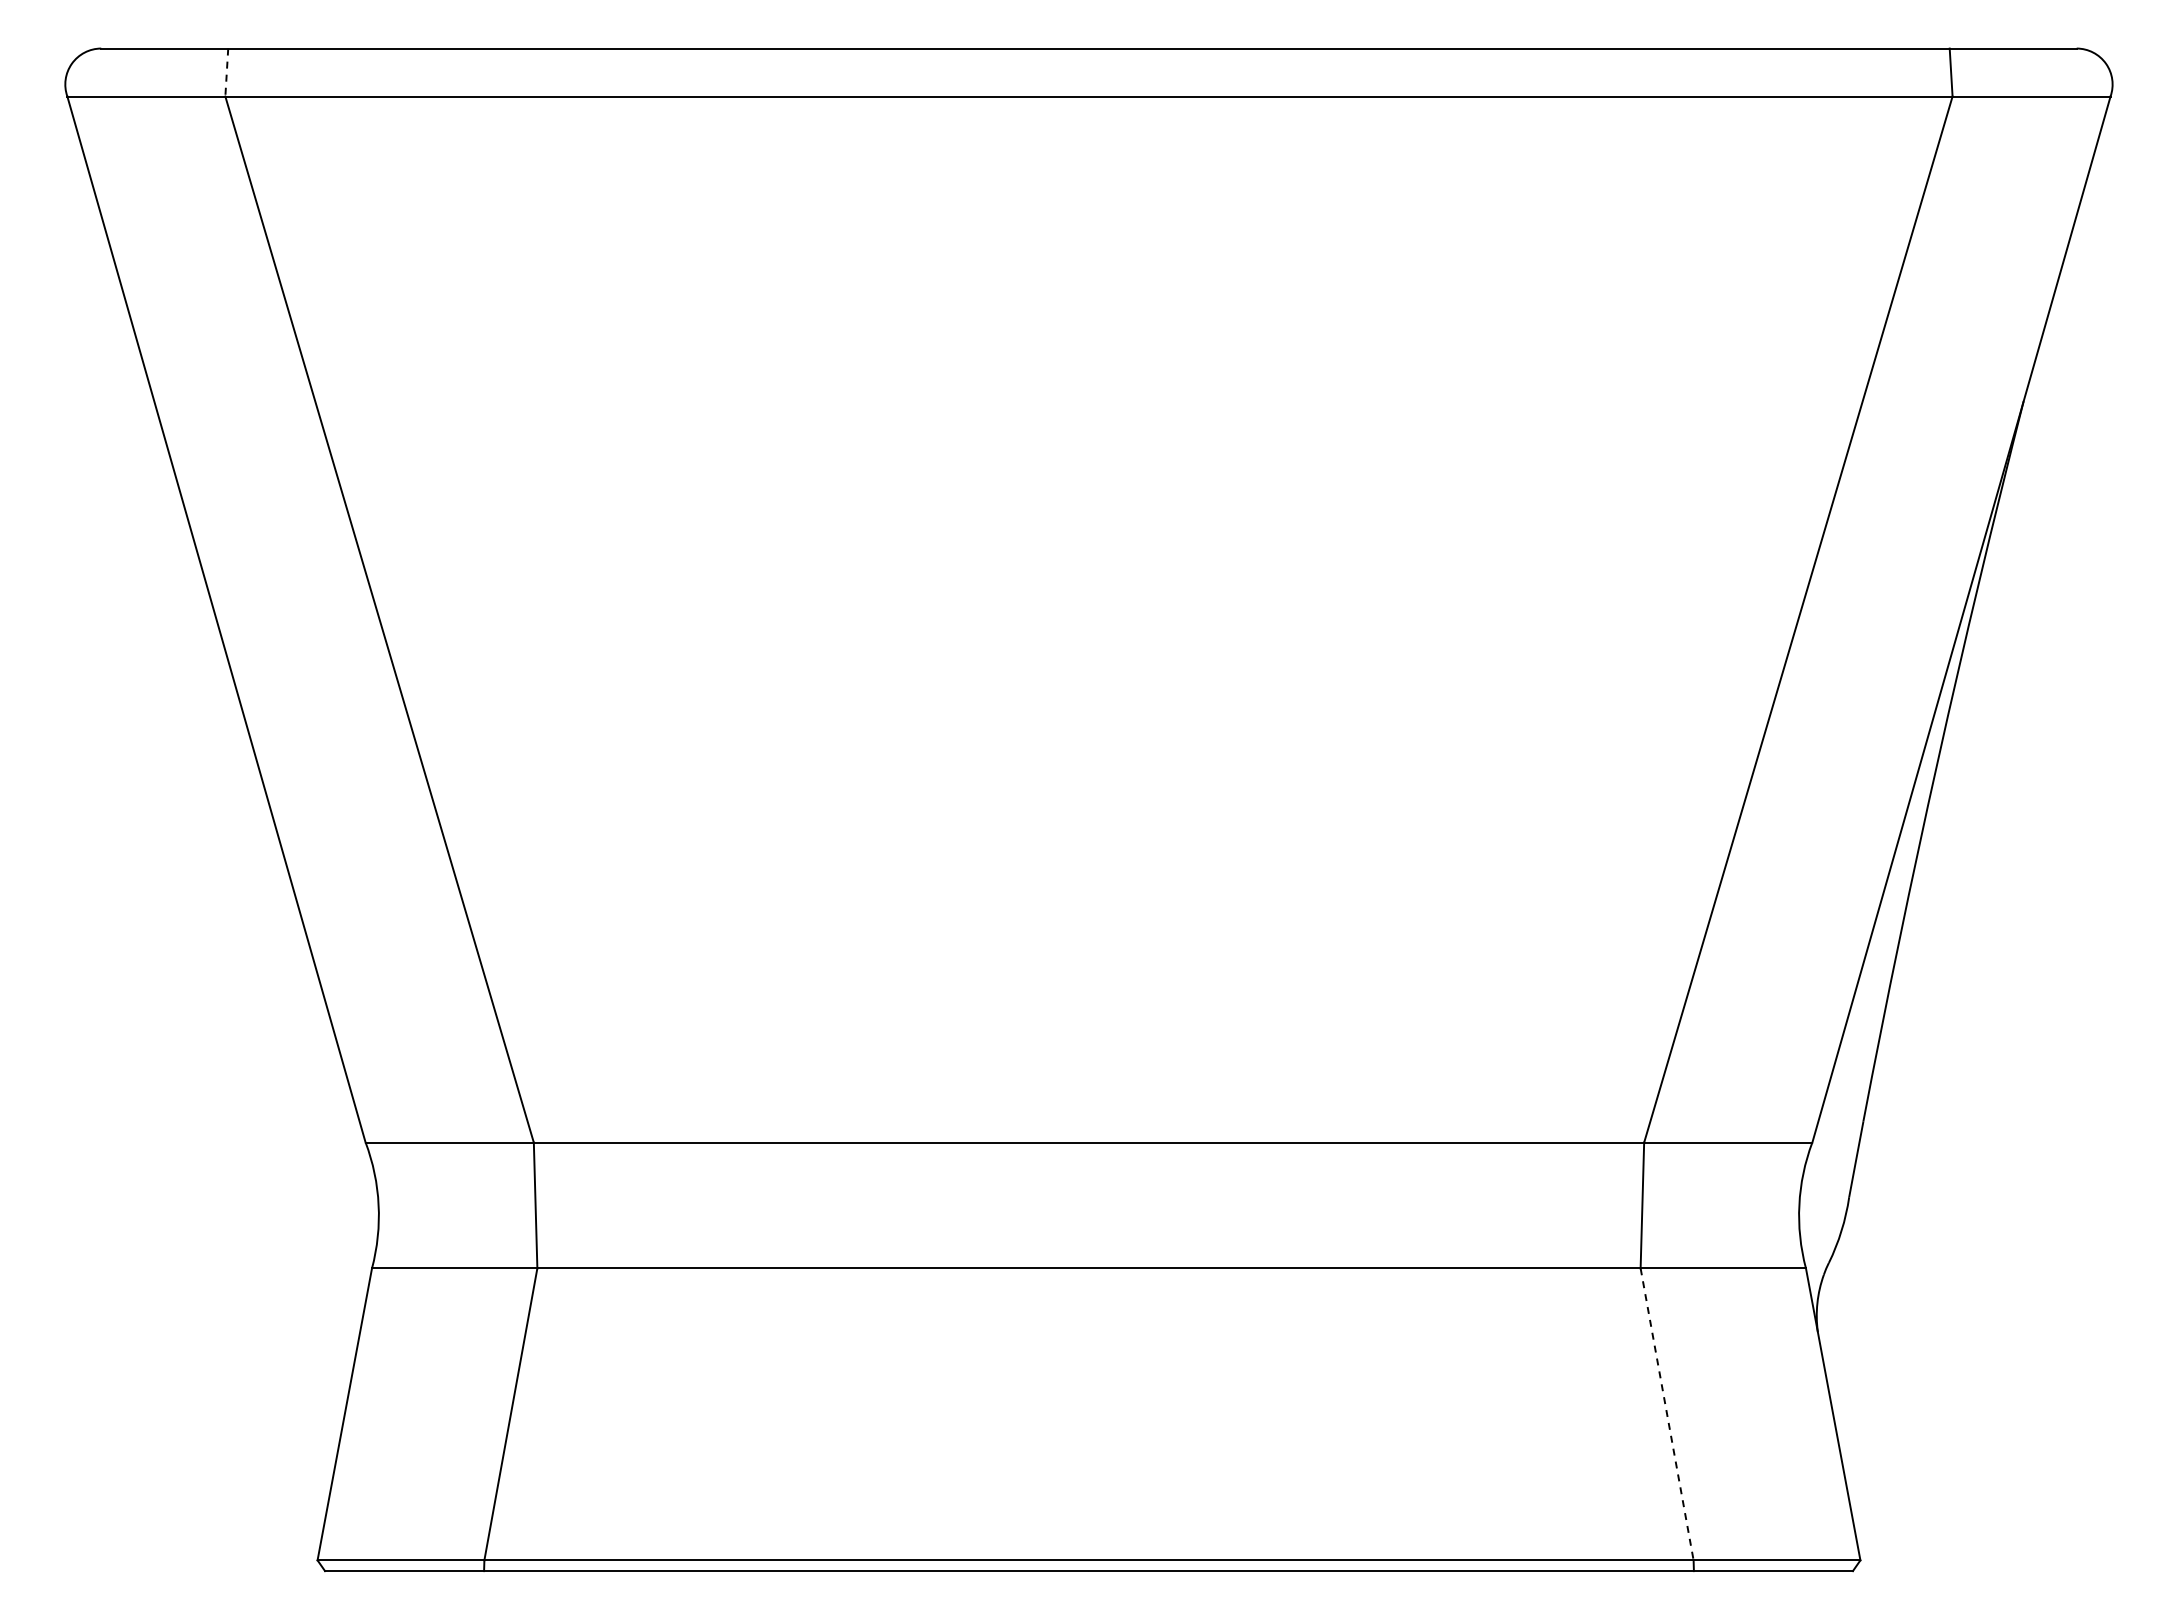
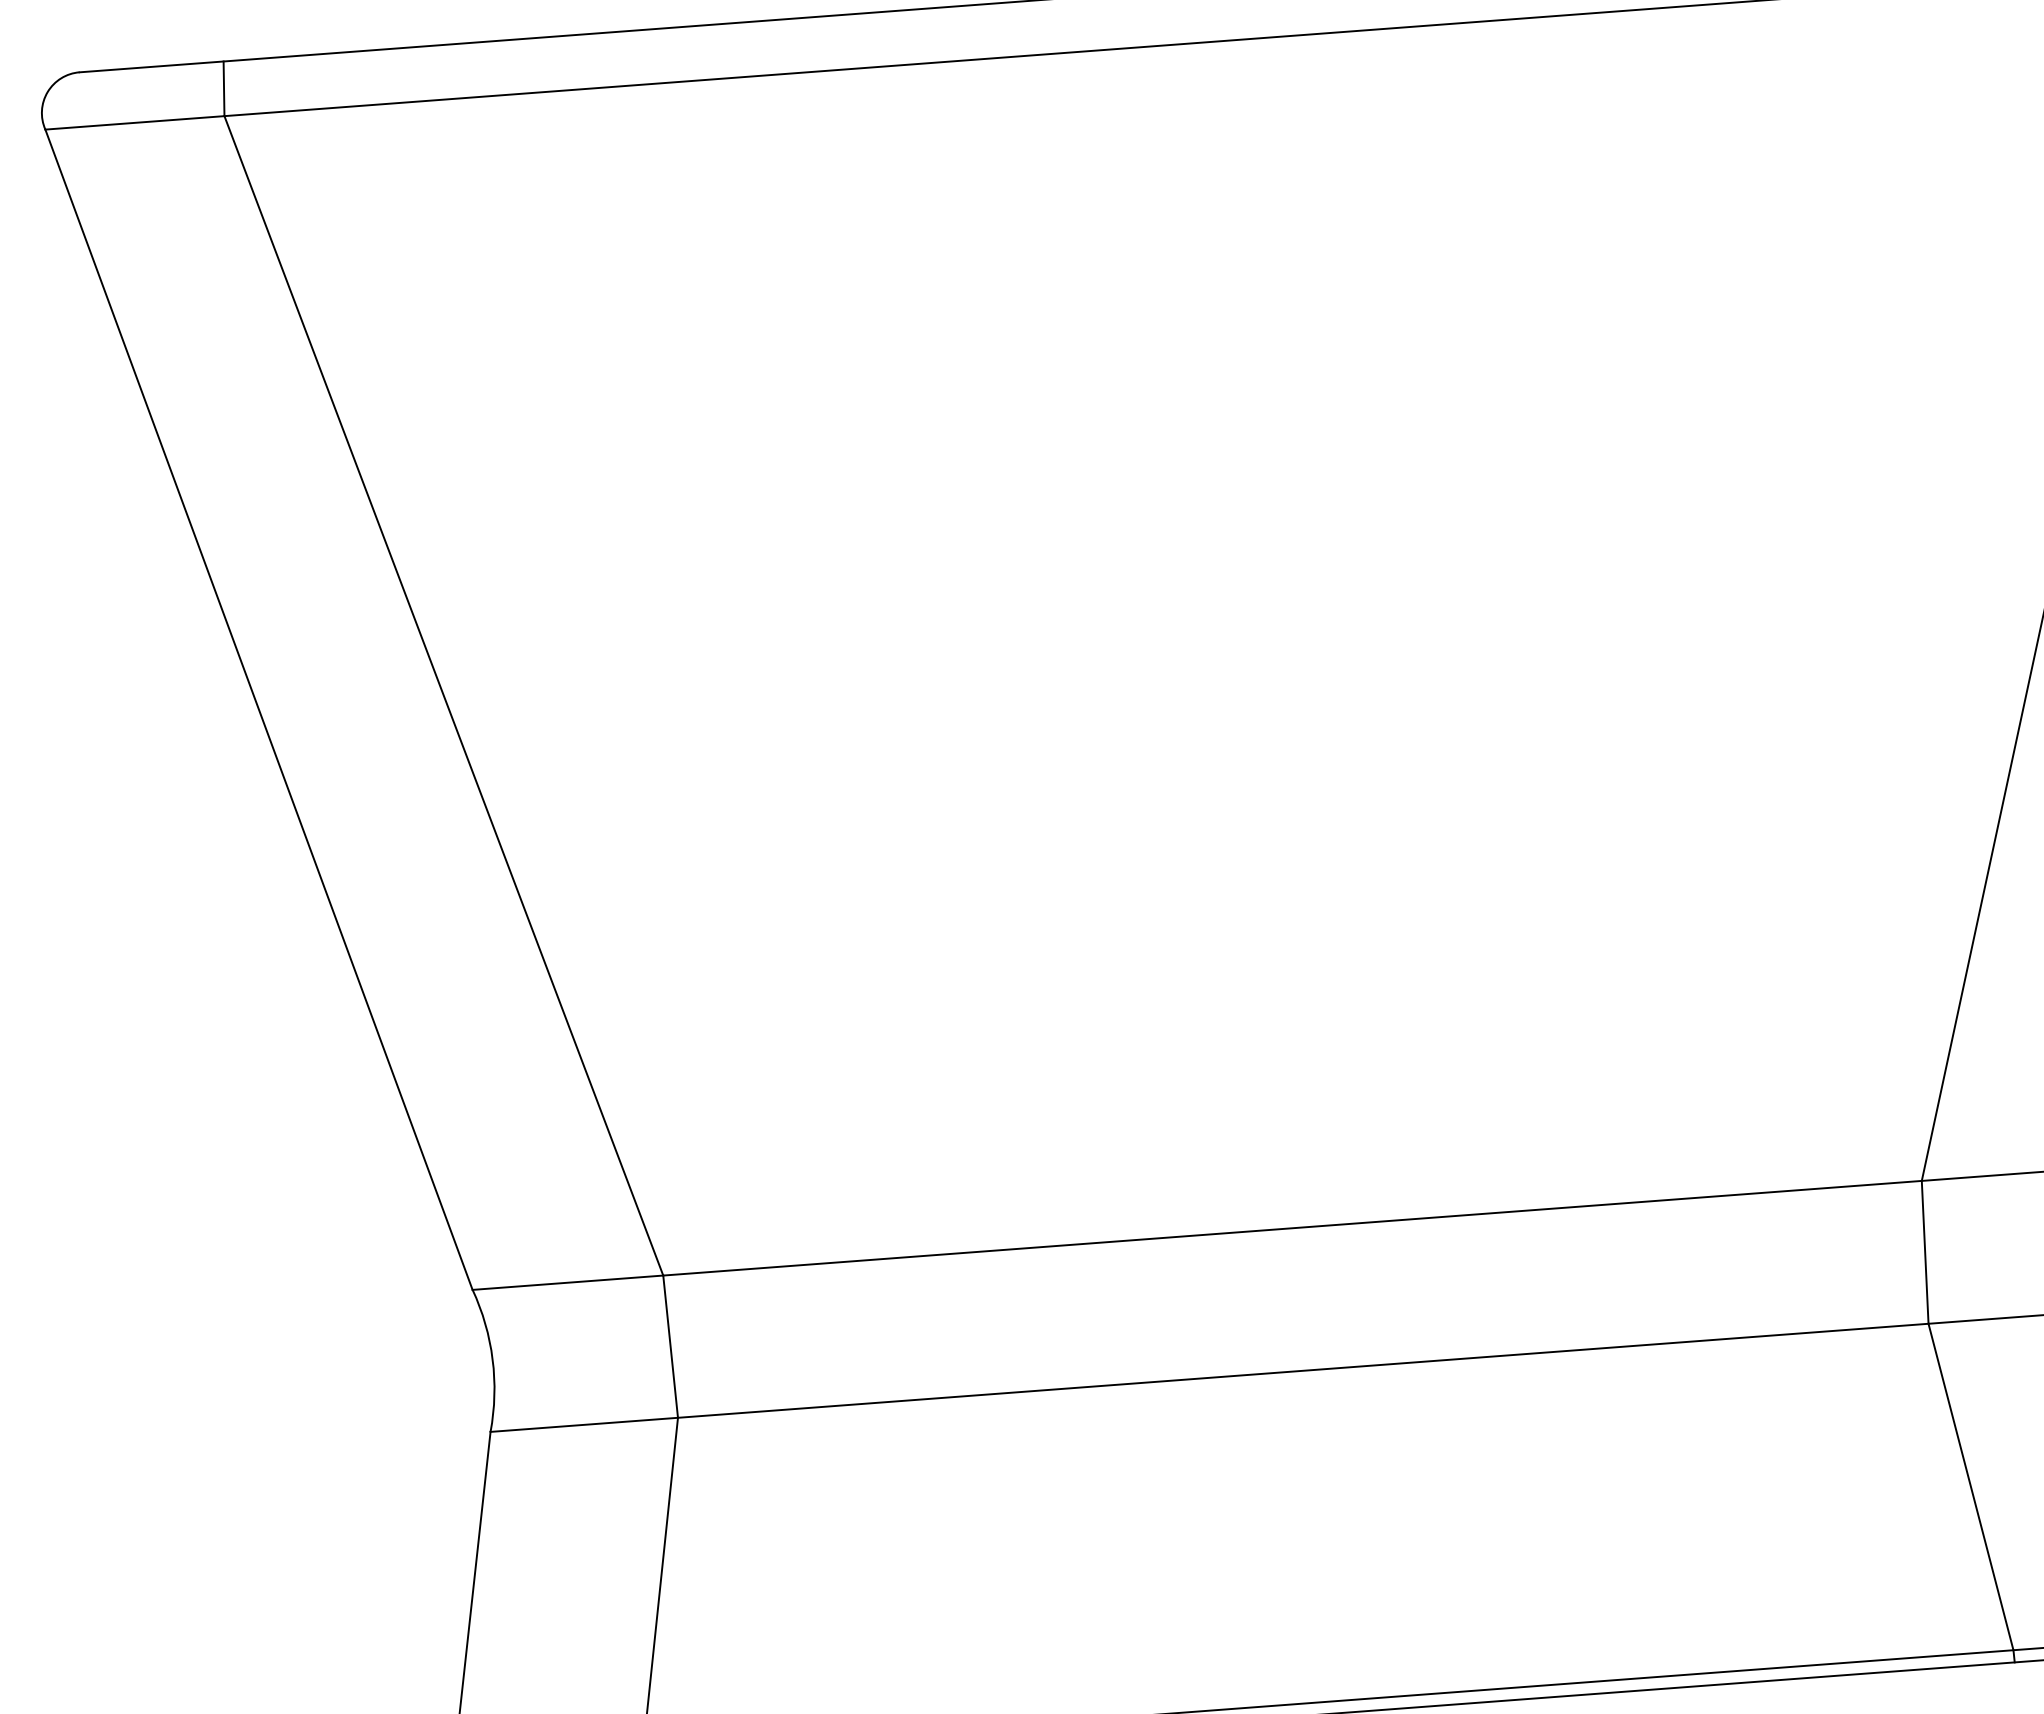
line: (226, 73) -> (223, 89), dashed -> solid
line: (1667, 1414) -> (1971, 1487), dashed -> solid

